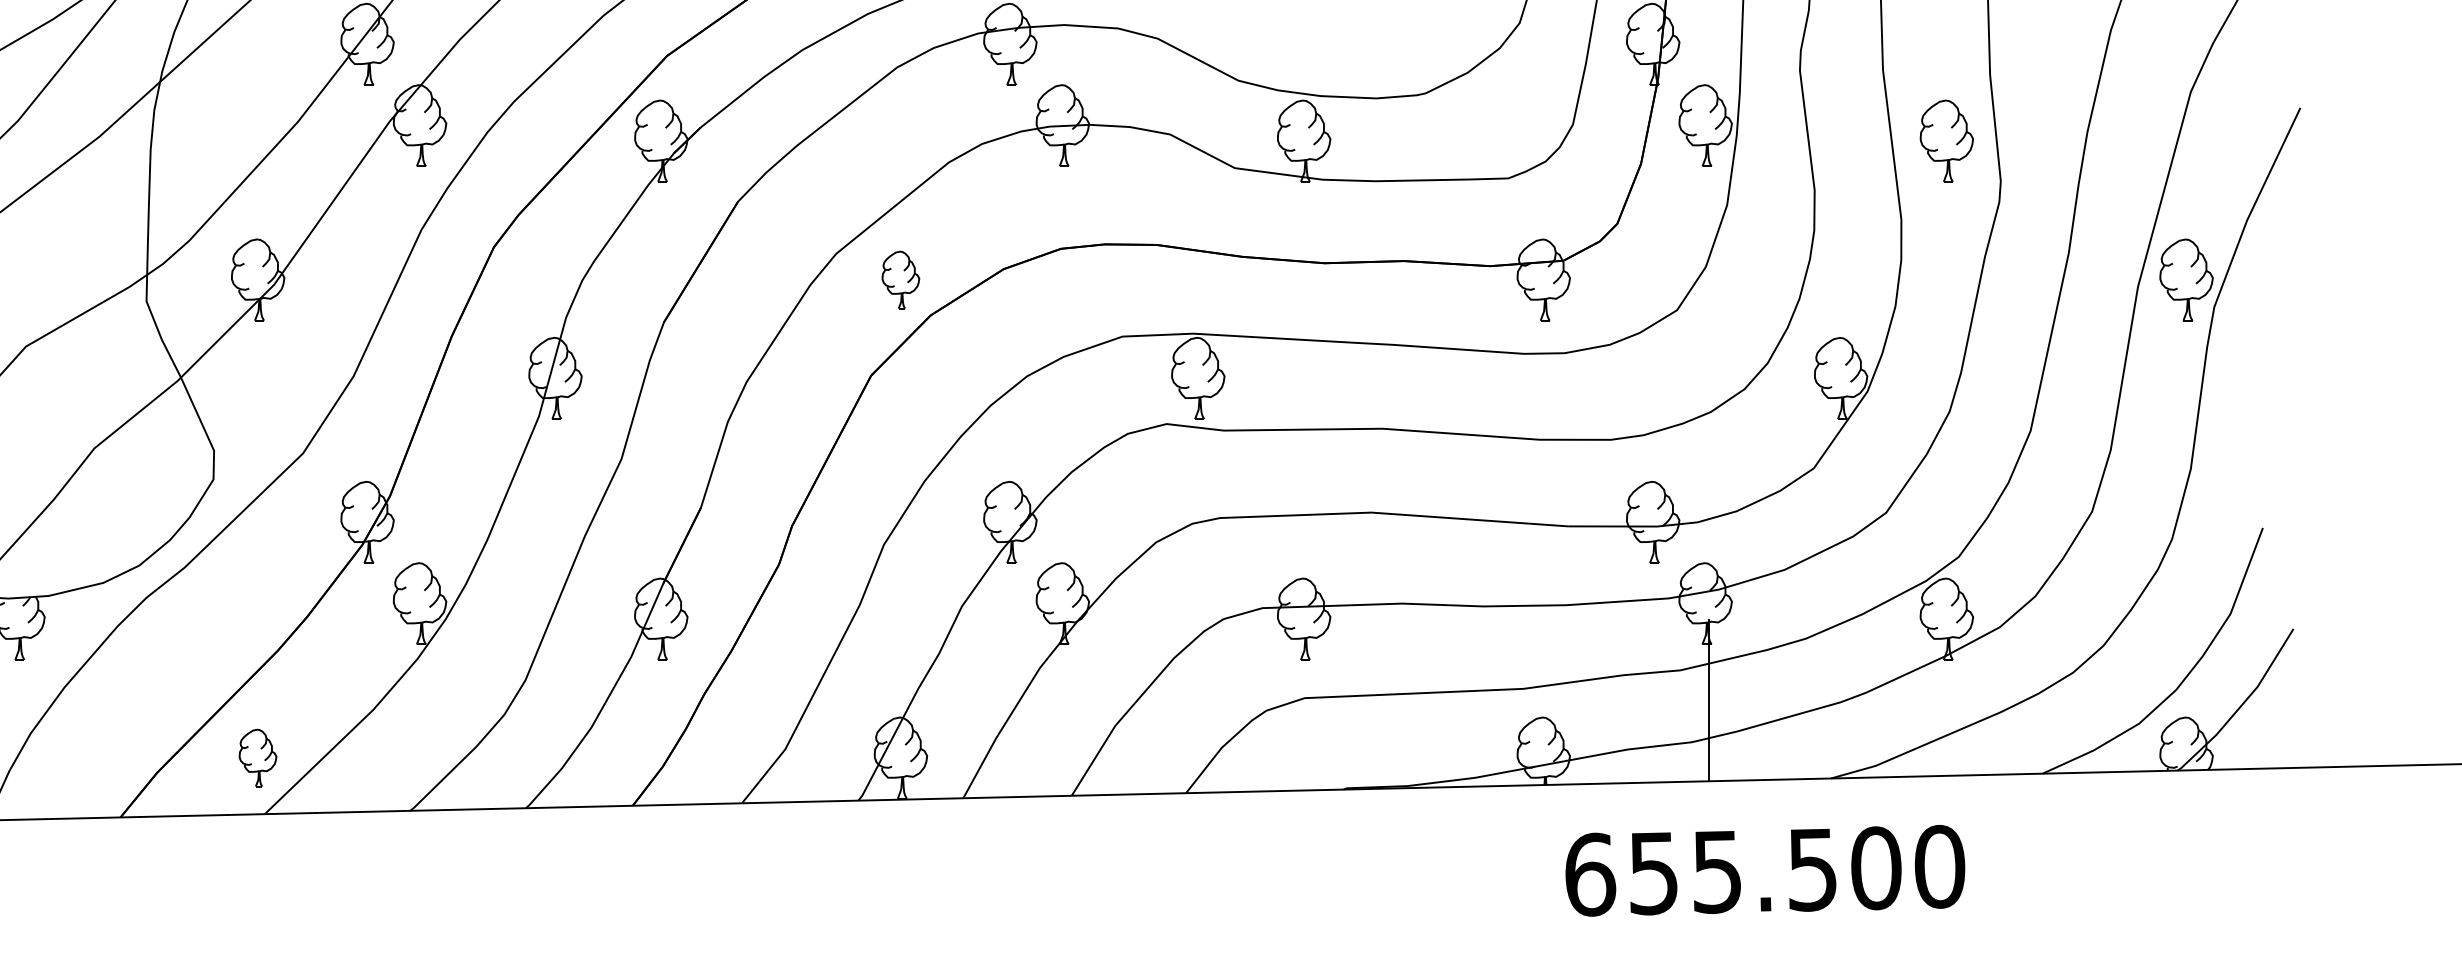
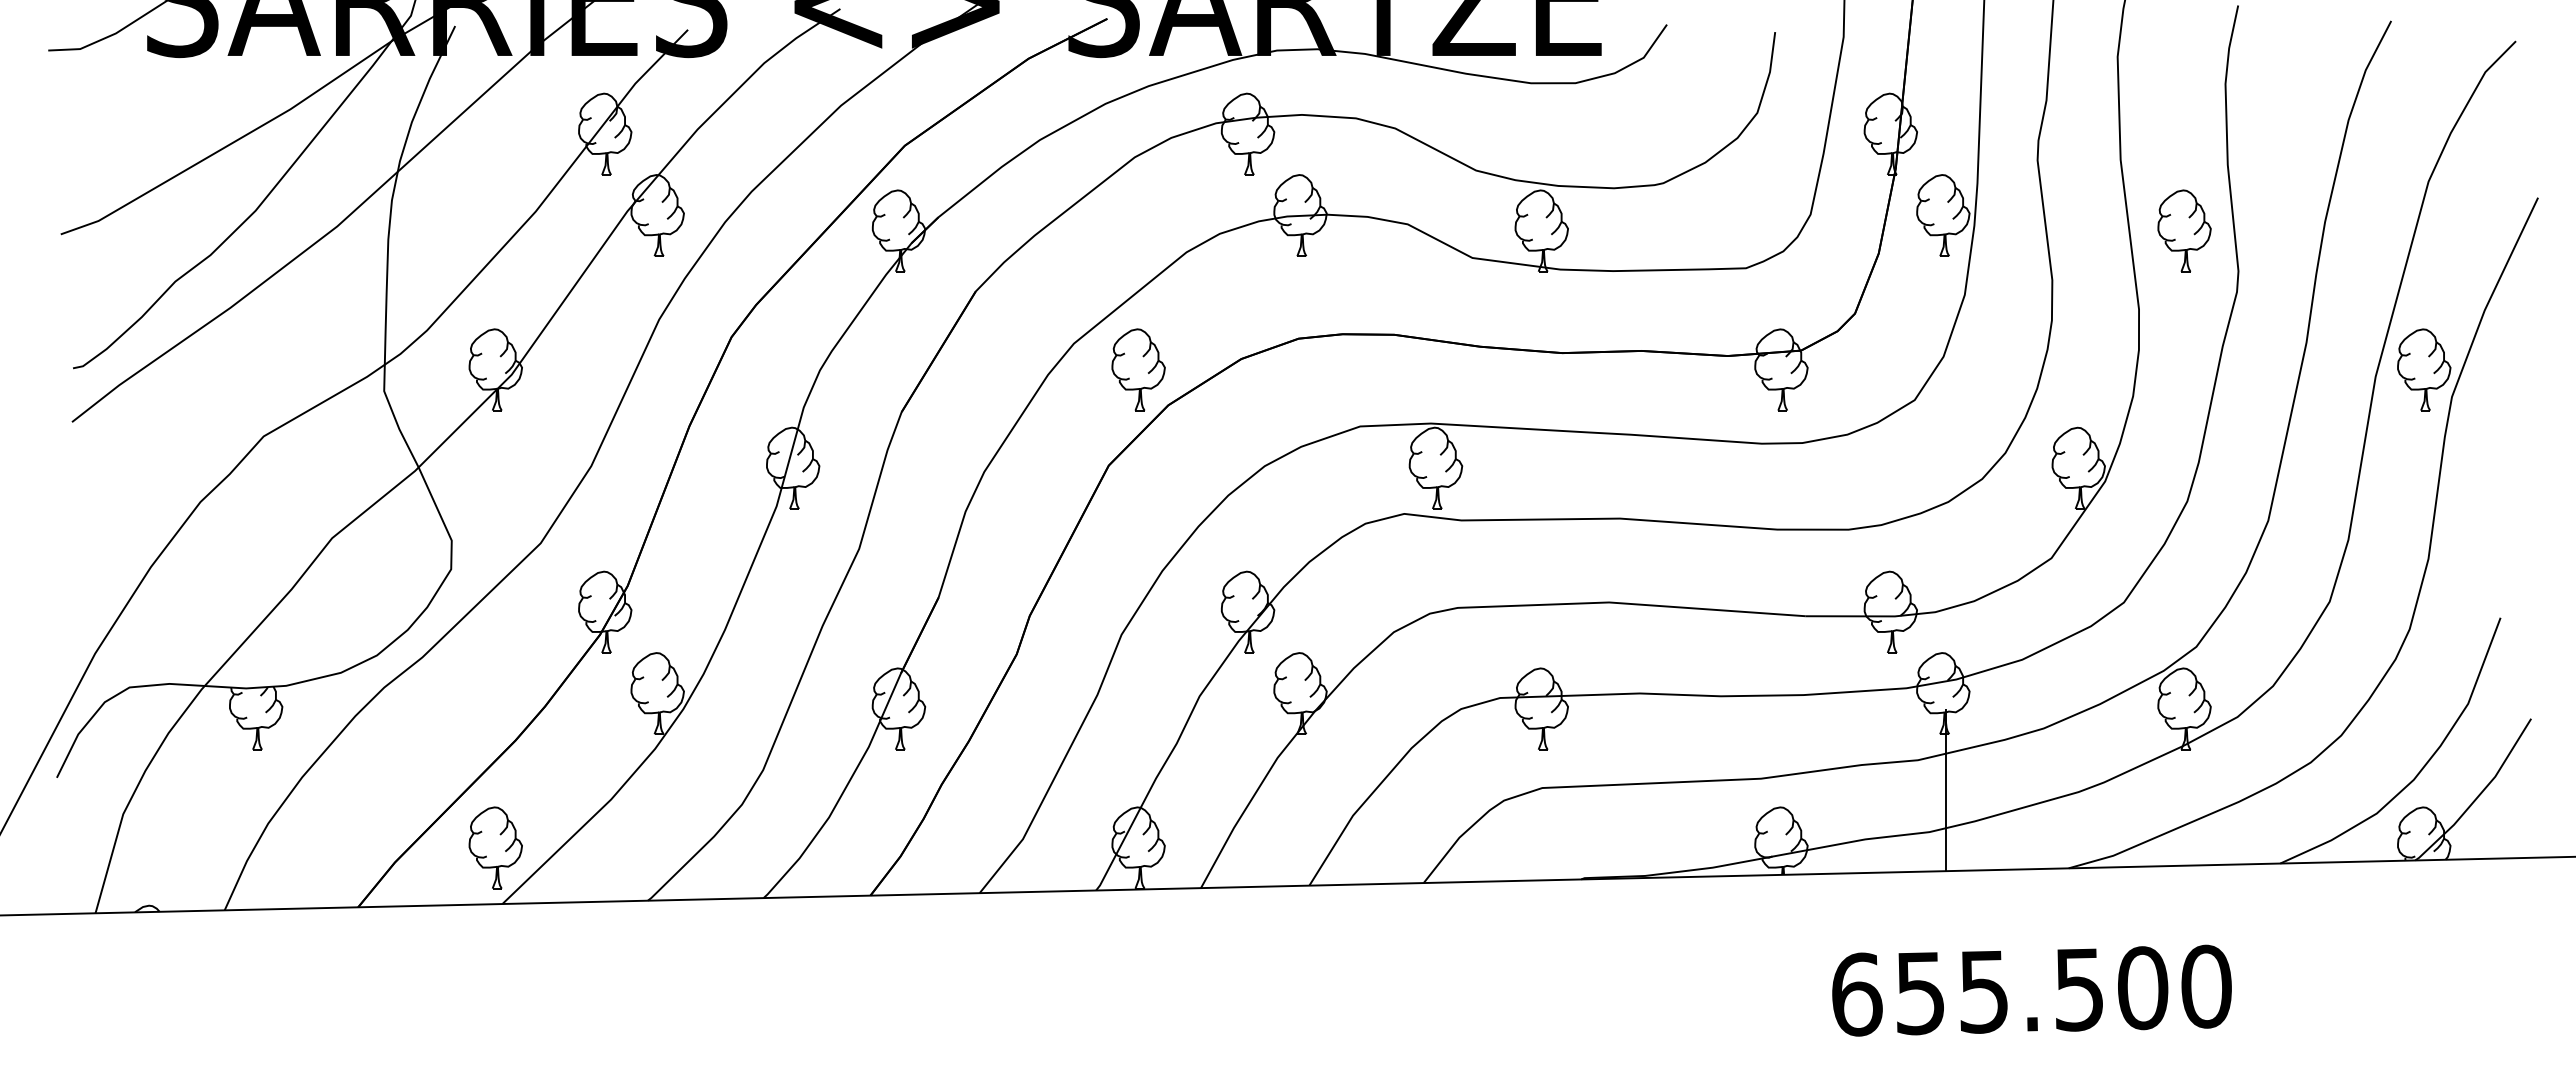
part: (900, 279) -> (1138, 369), size x1.43
part: (257, 757) -> (495, 847), size x1.43
text: (1764, 870) -> (2031, 990), moved

